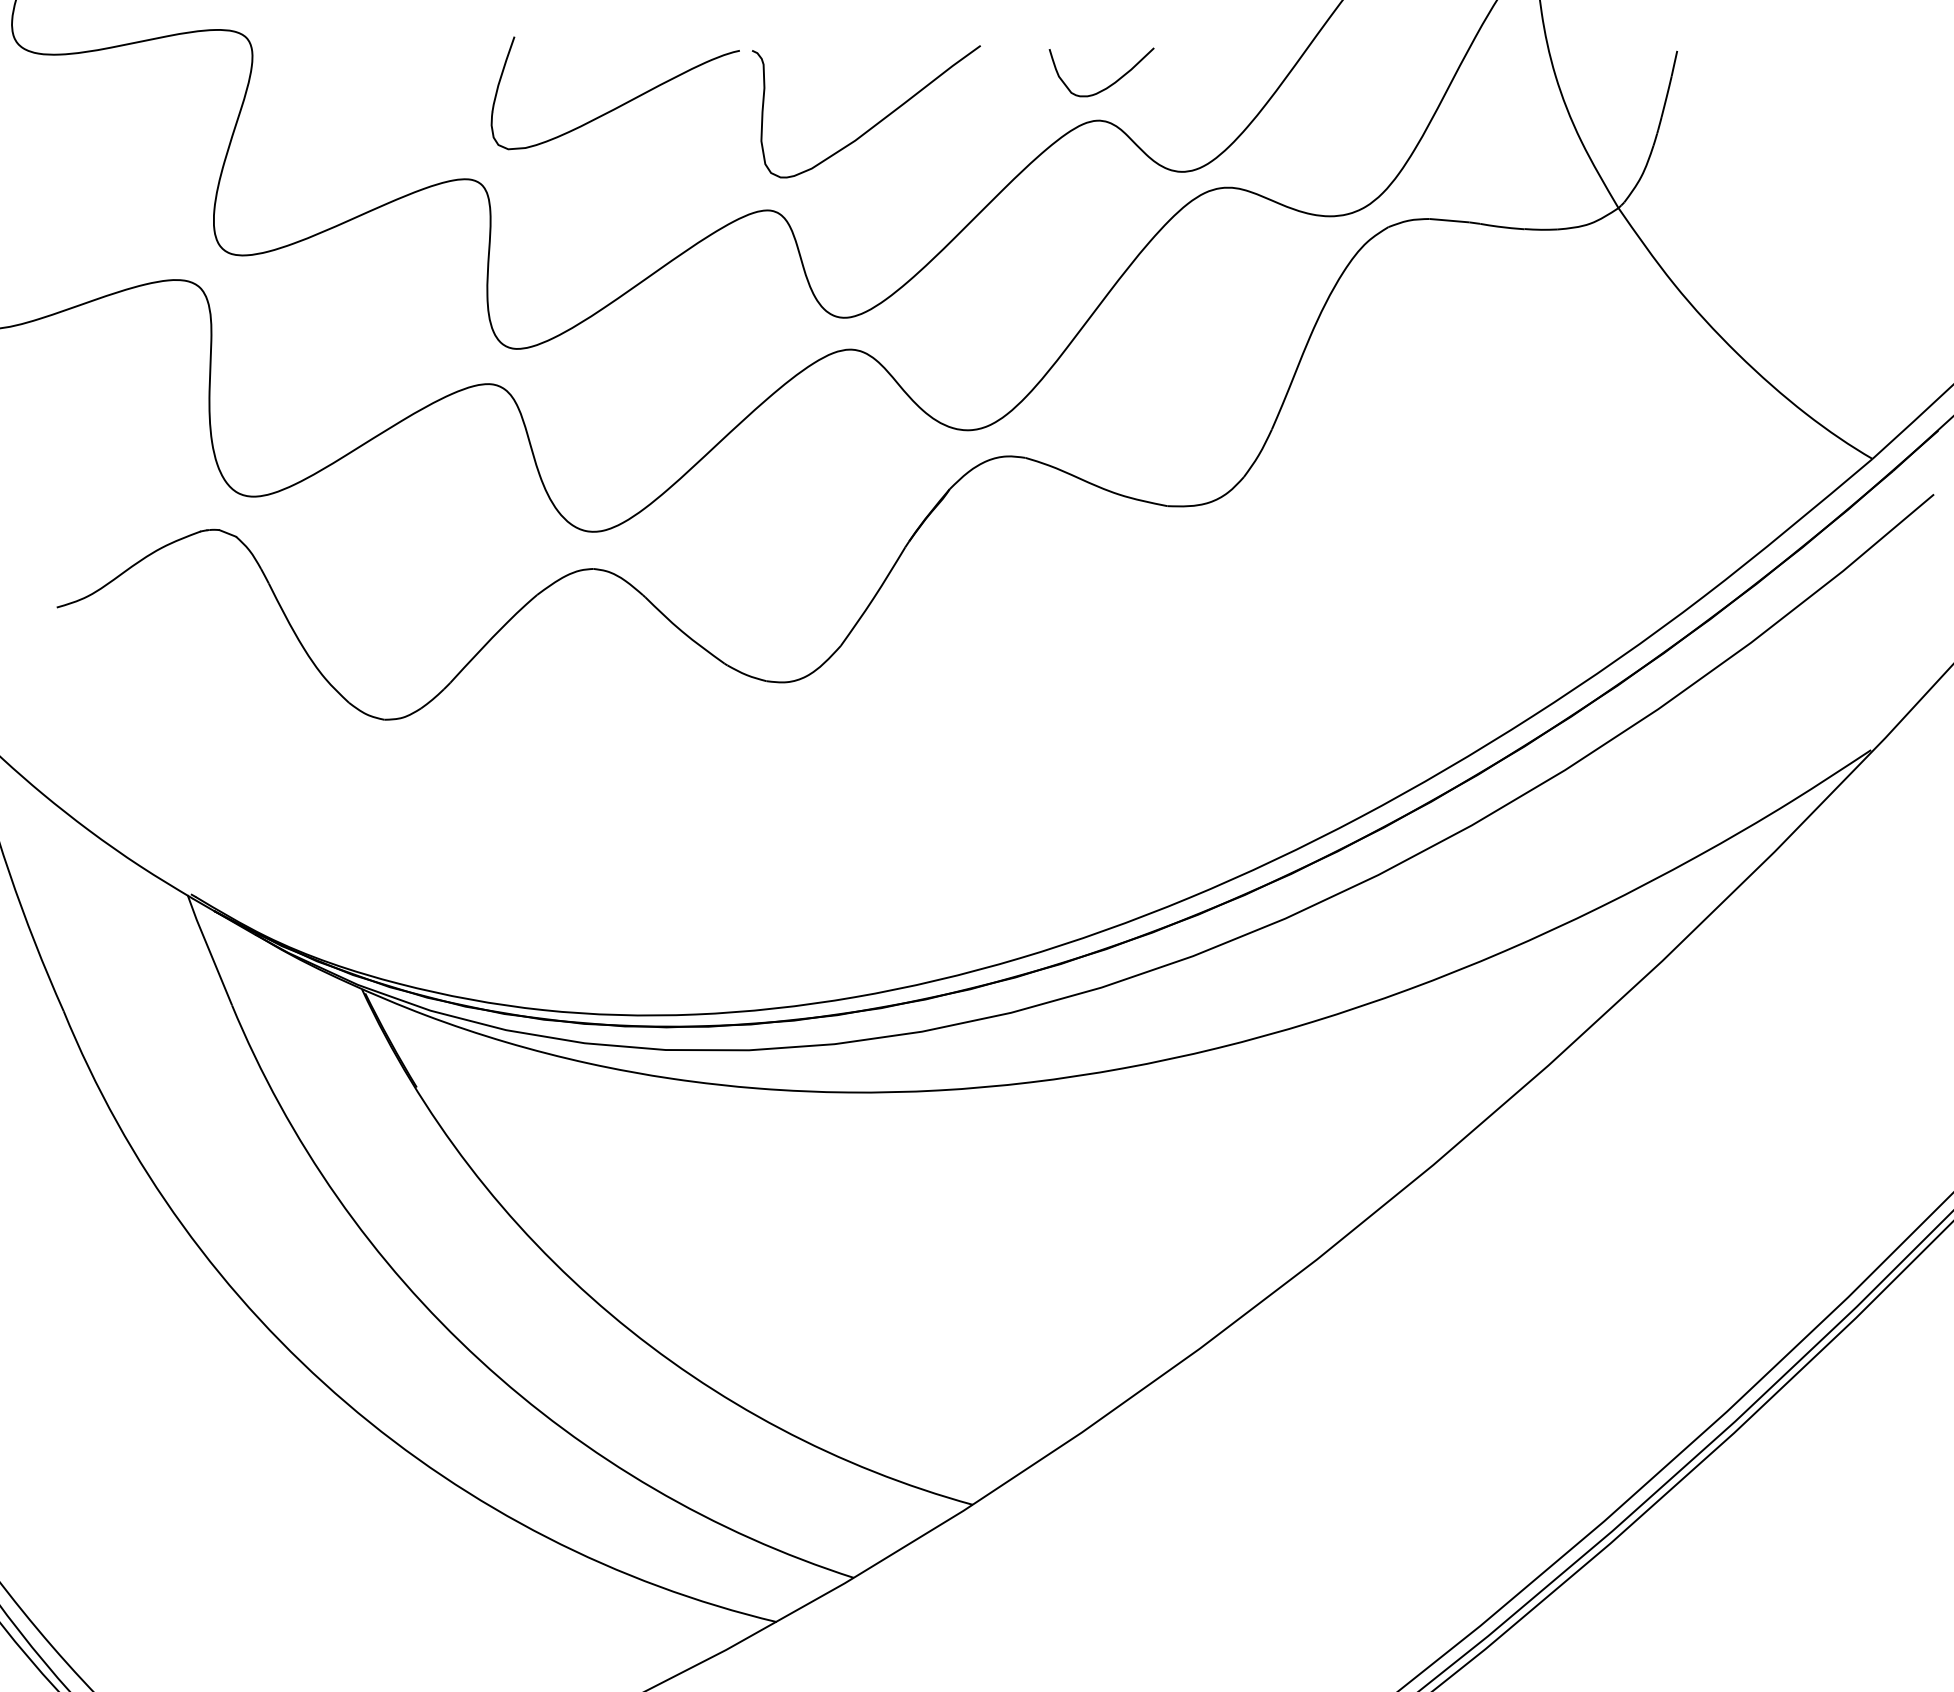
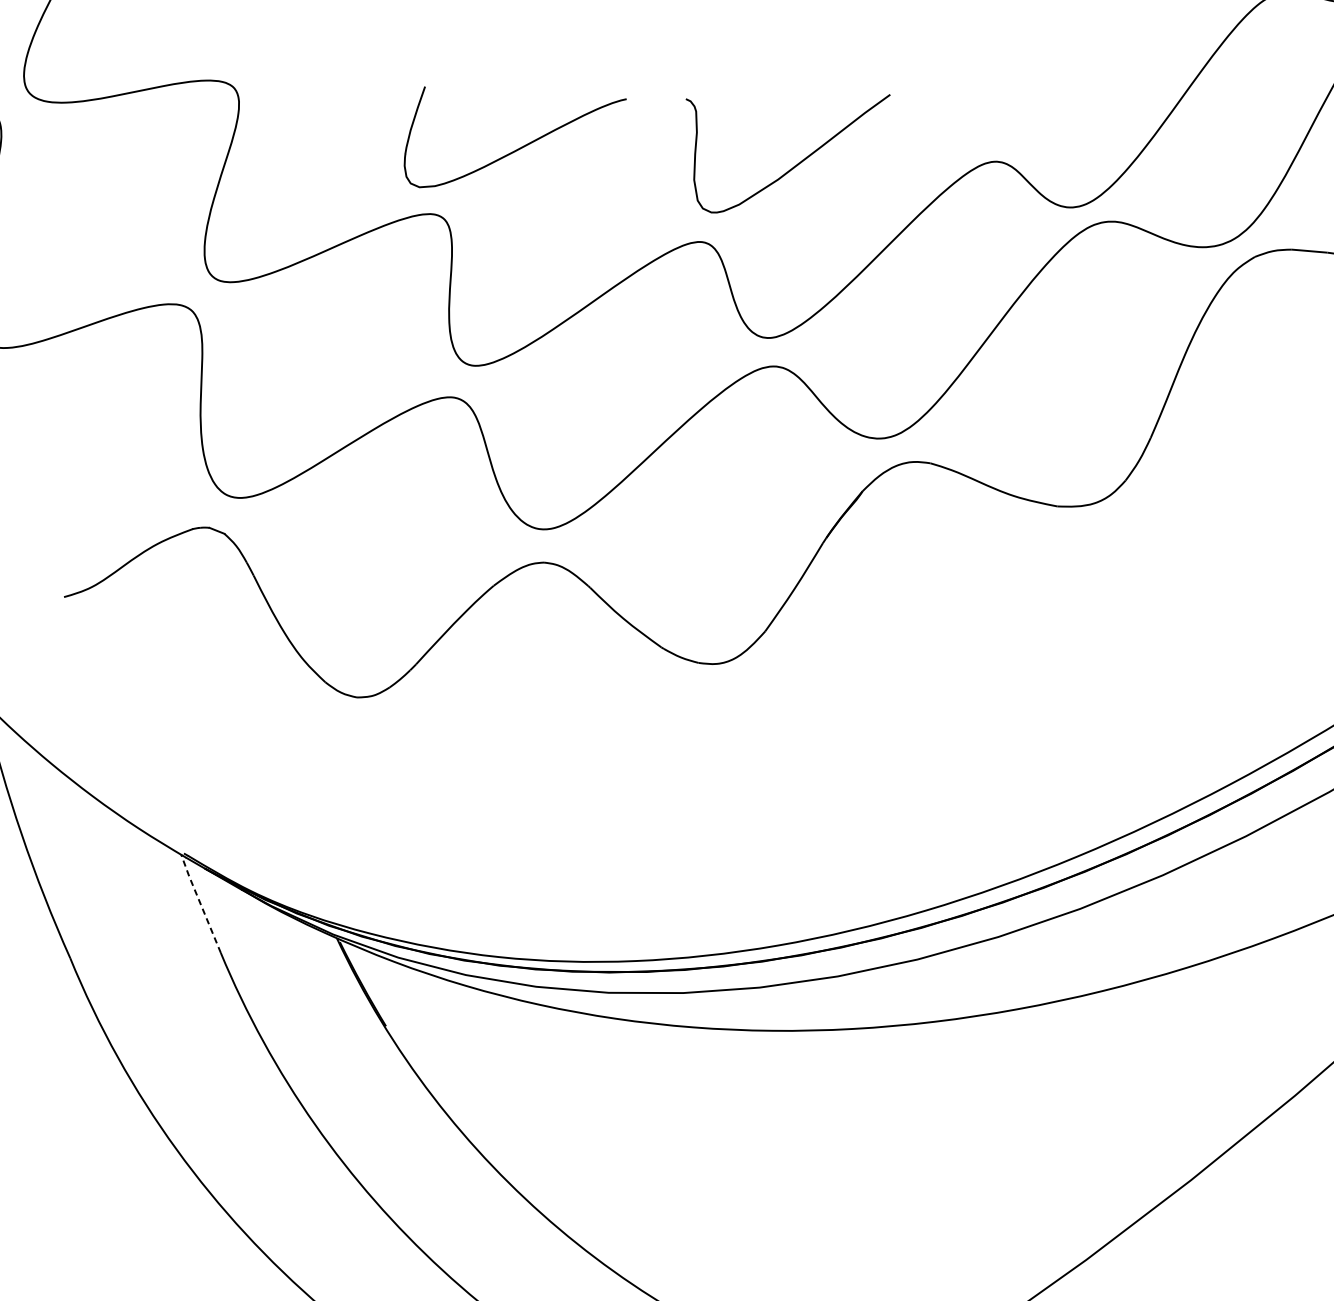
curve: (1110, 84) -> (1006, 129), removed
curve: (619, 105) -> (519, 148), moved
line: (208, 949) -> (199, 902), solid -> dashed

